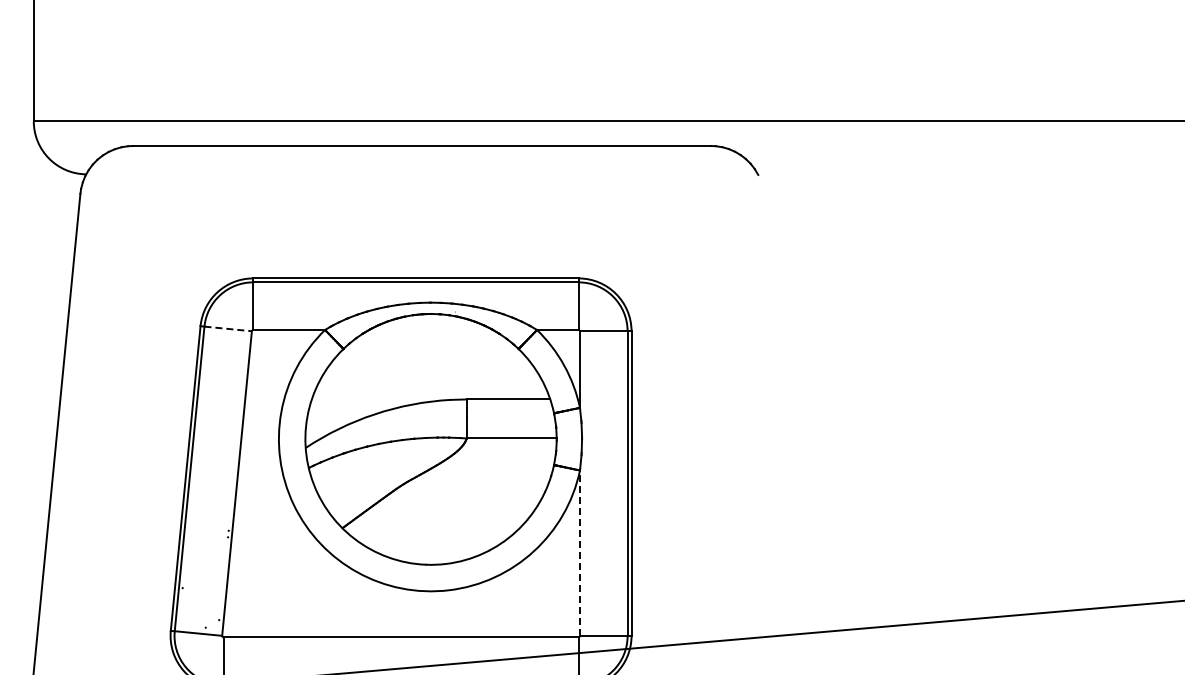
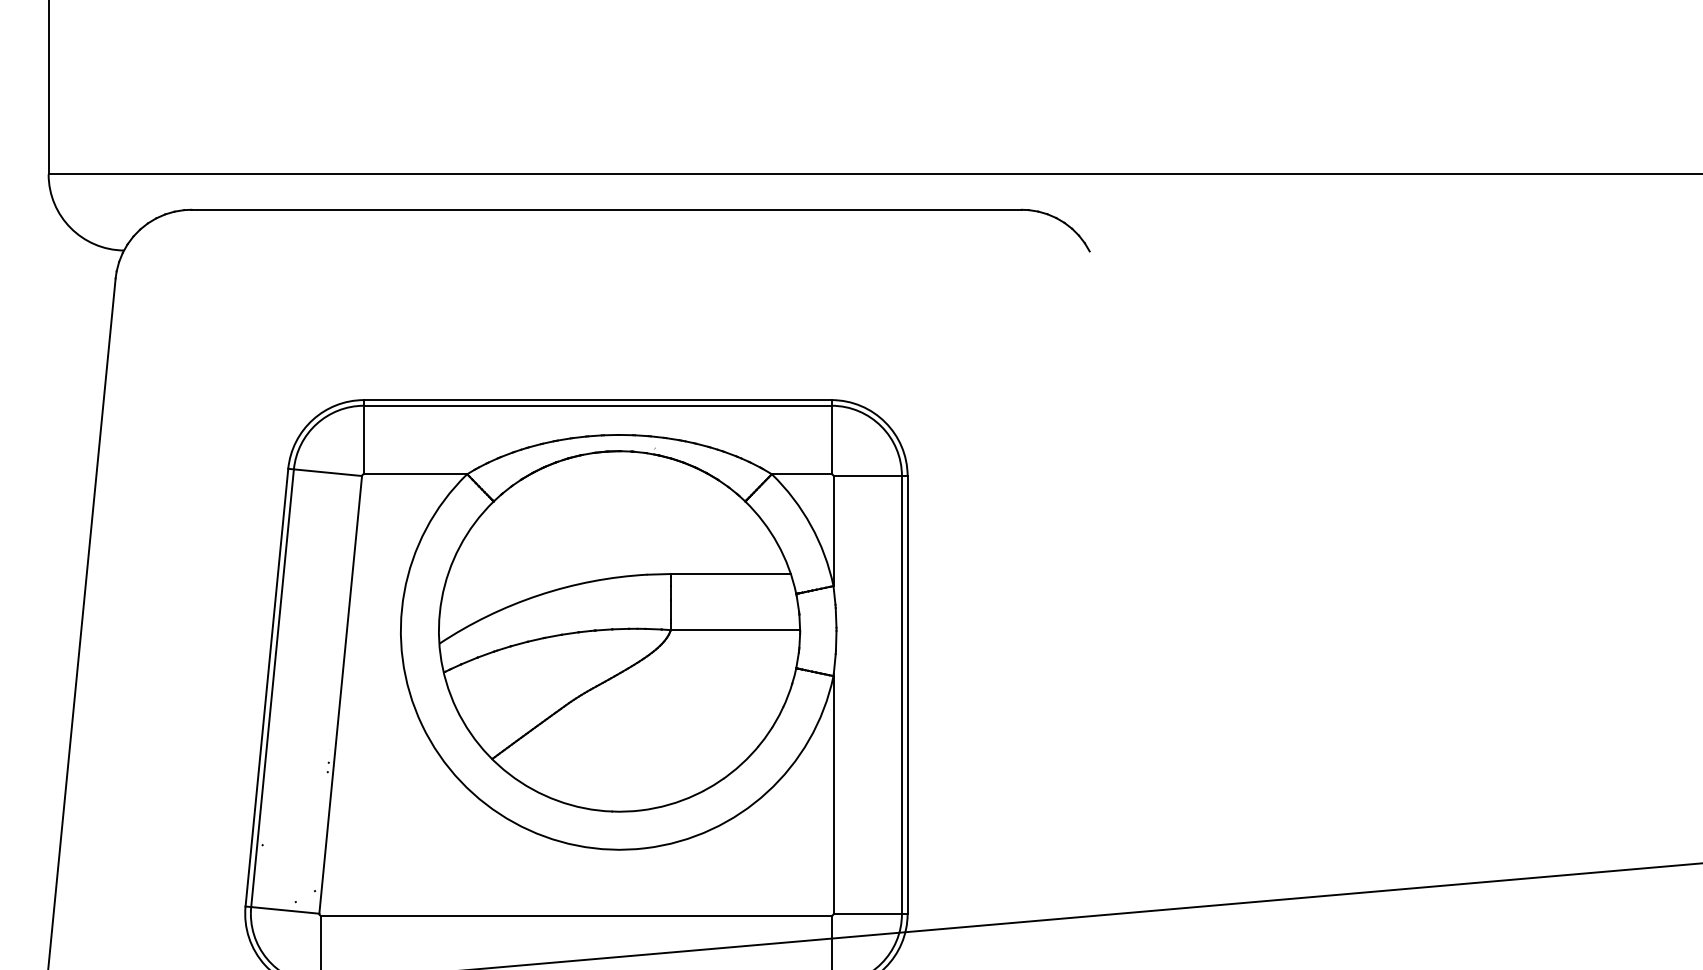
line: (228, 328) -> (328, 472), dashed -> solid
line: (579, 553) -> (832, 795), dashed -> solid

